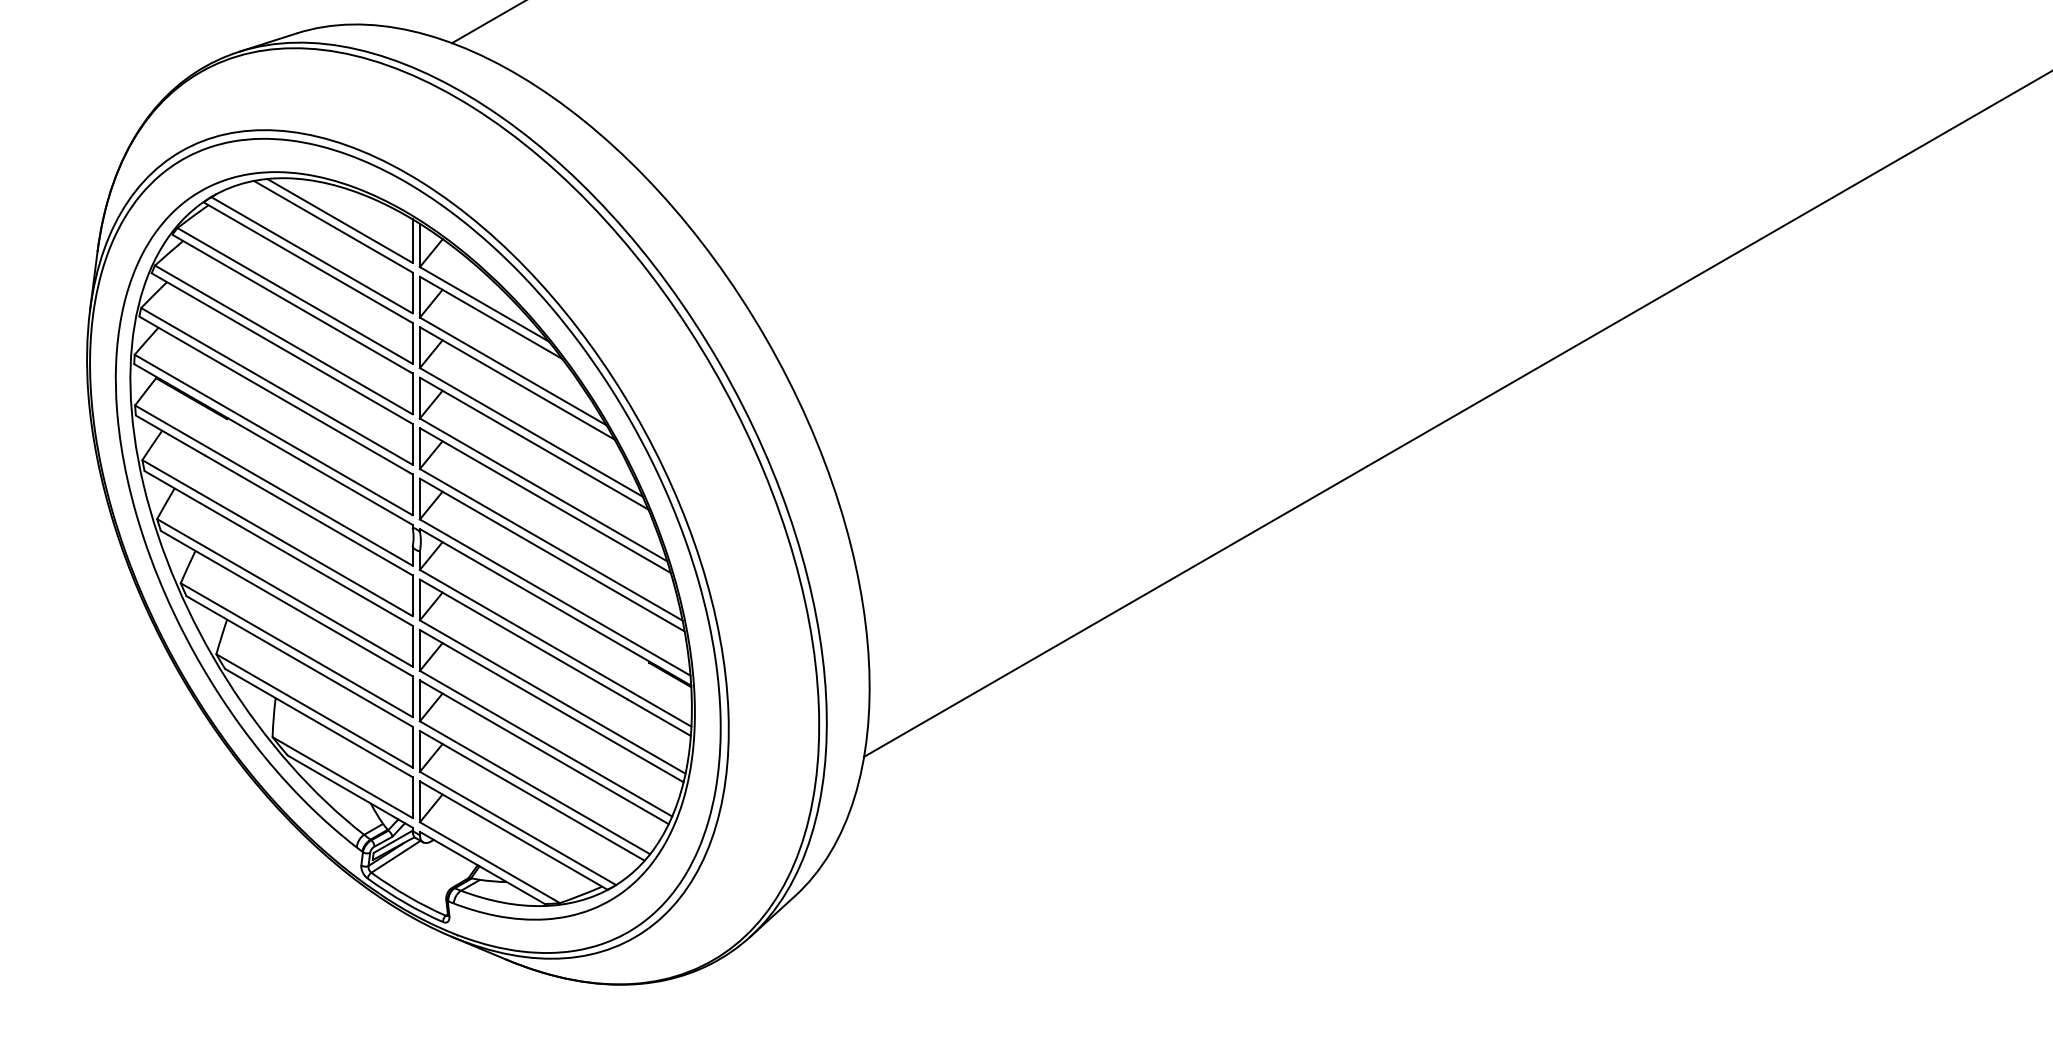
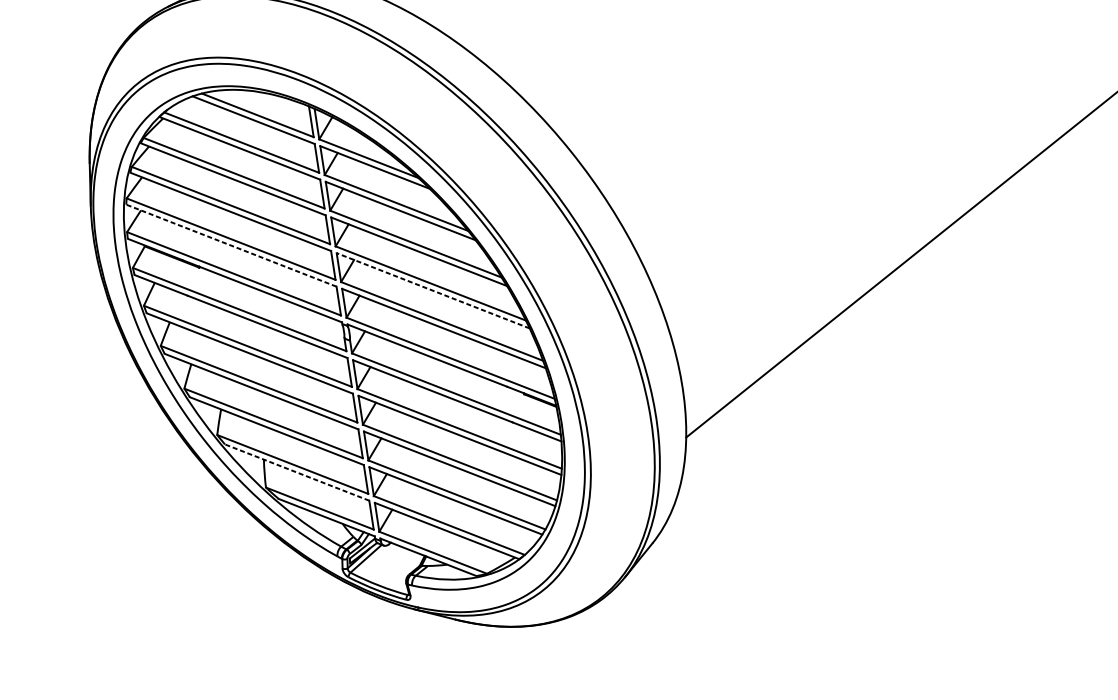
line: (276, 395) -> (231, 245), solid -> dashed
line: (545, 500) -> (433, 290), solid -> dashed
line: (318, 722) -> (296, 472), solid -> dashed

